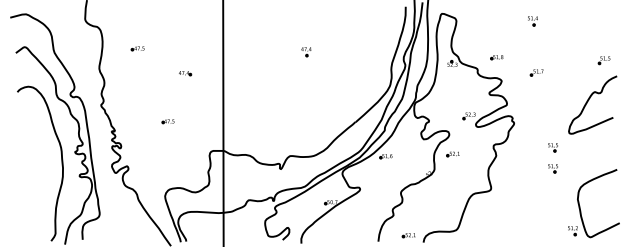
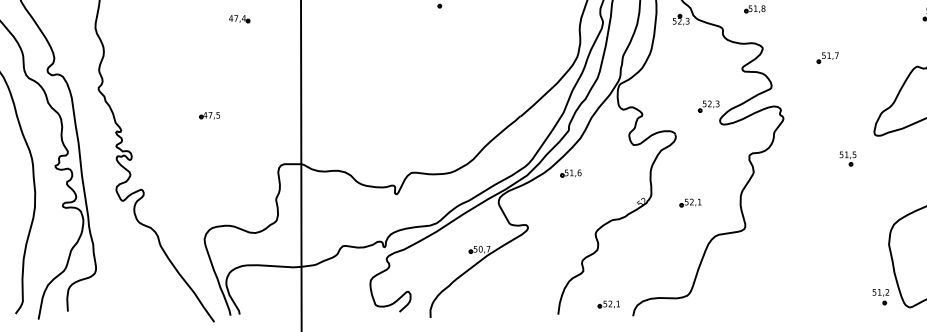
part: (536, 72) -> (827, 57), moved
part: (185, 73) -> (240, 19), moved
part: (452, 154) -> (689, 203), moved
part: (552, 168) -> (847, 193), removed

